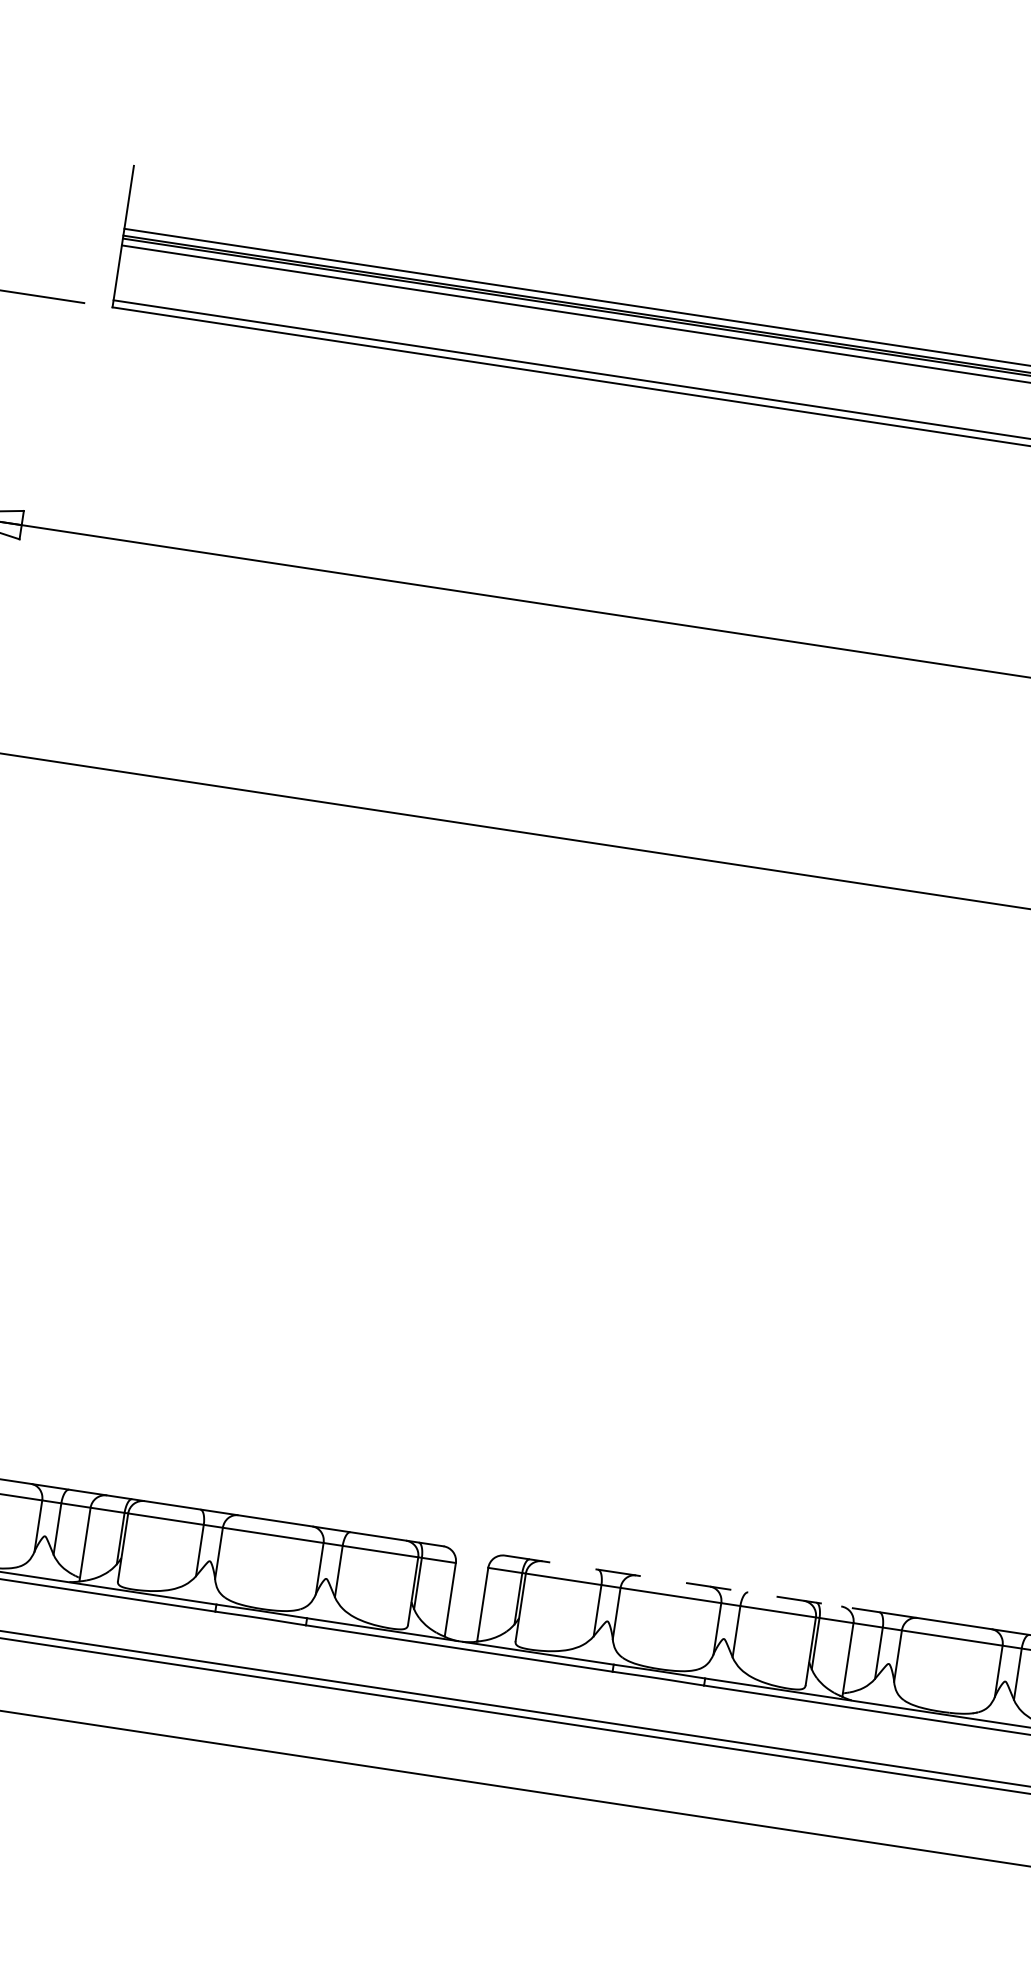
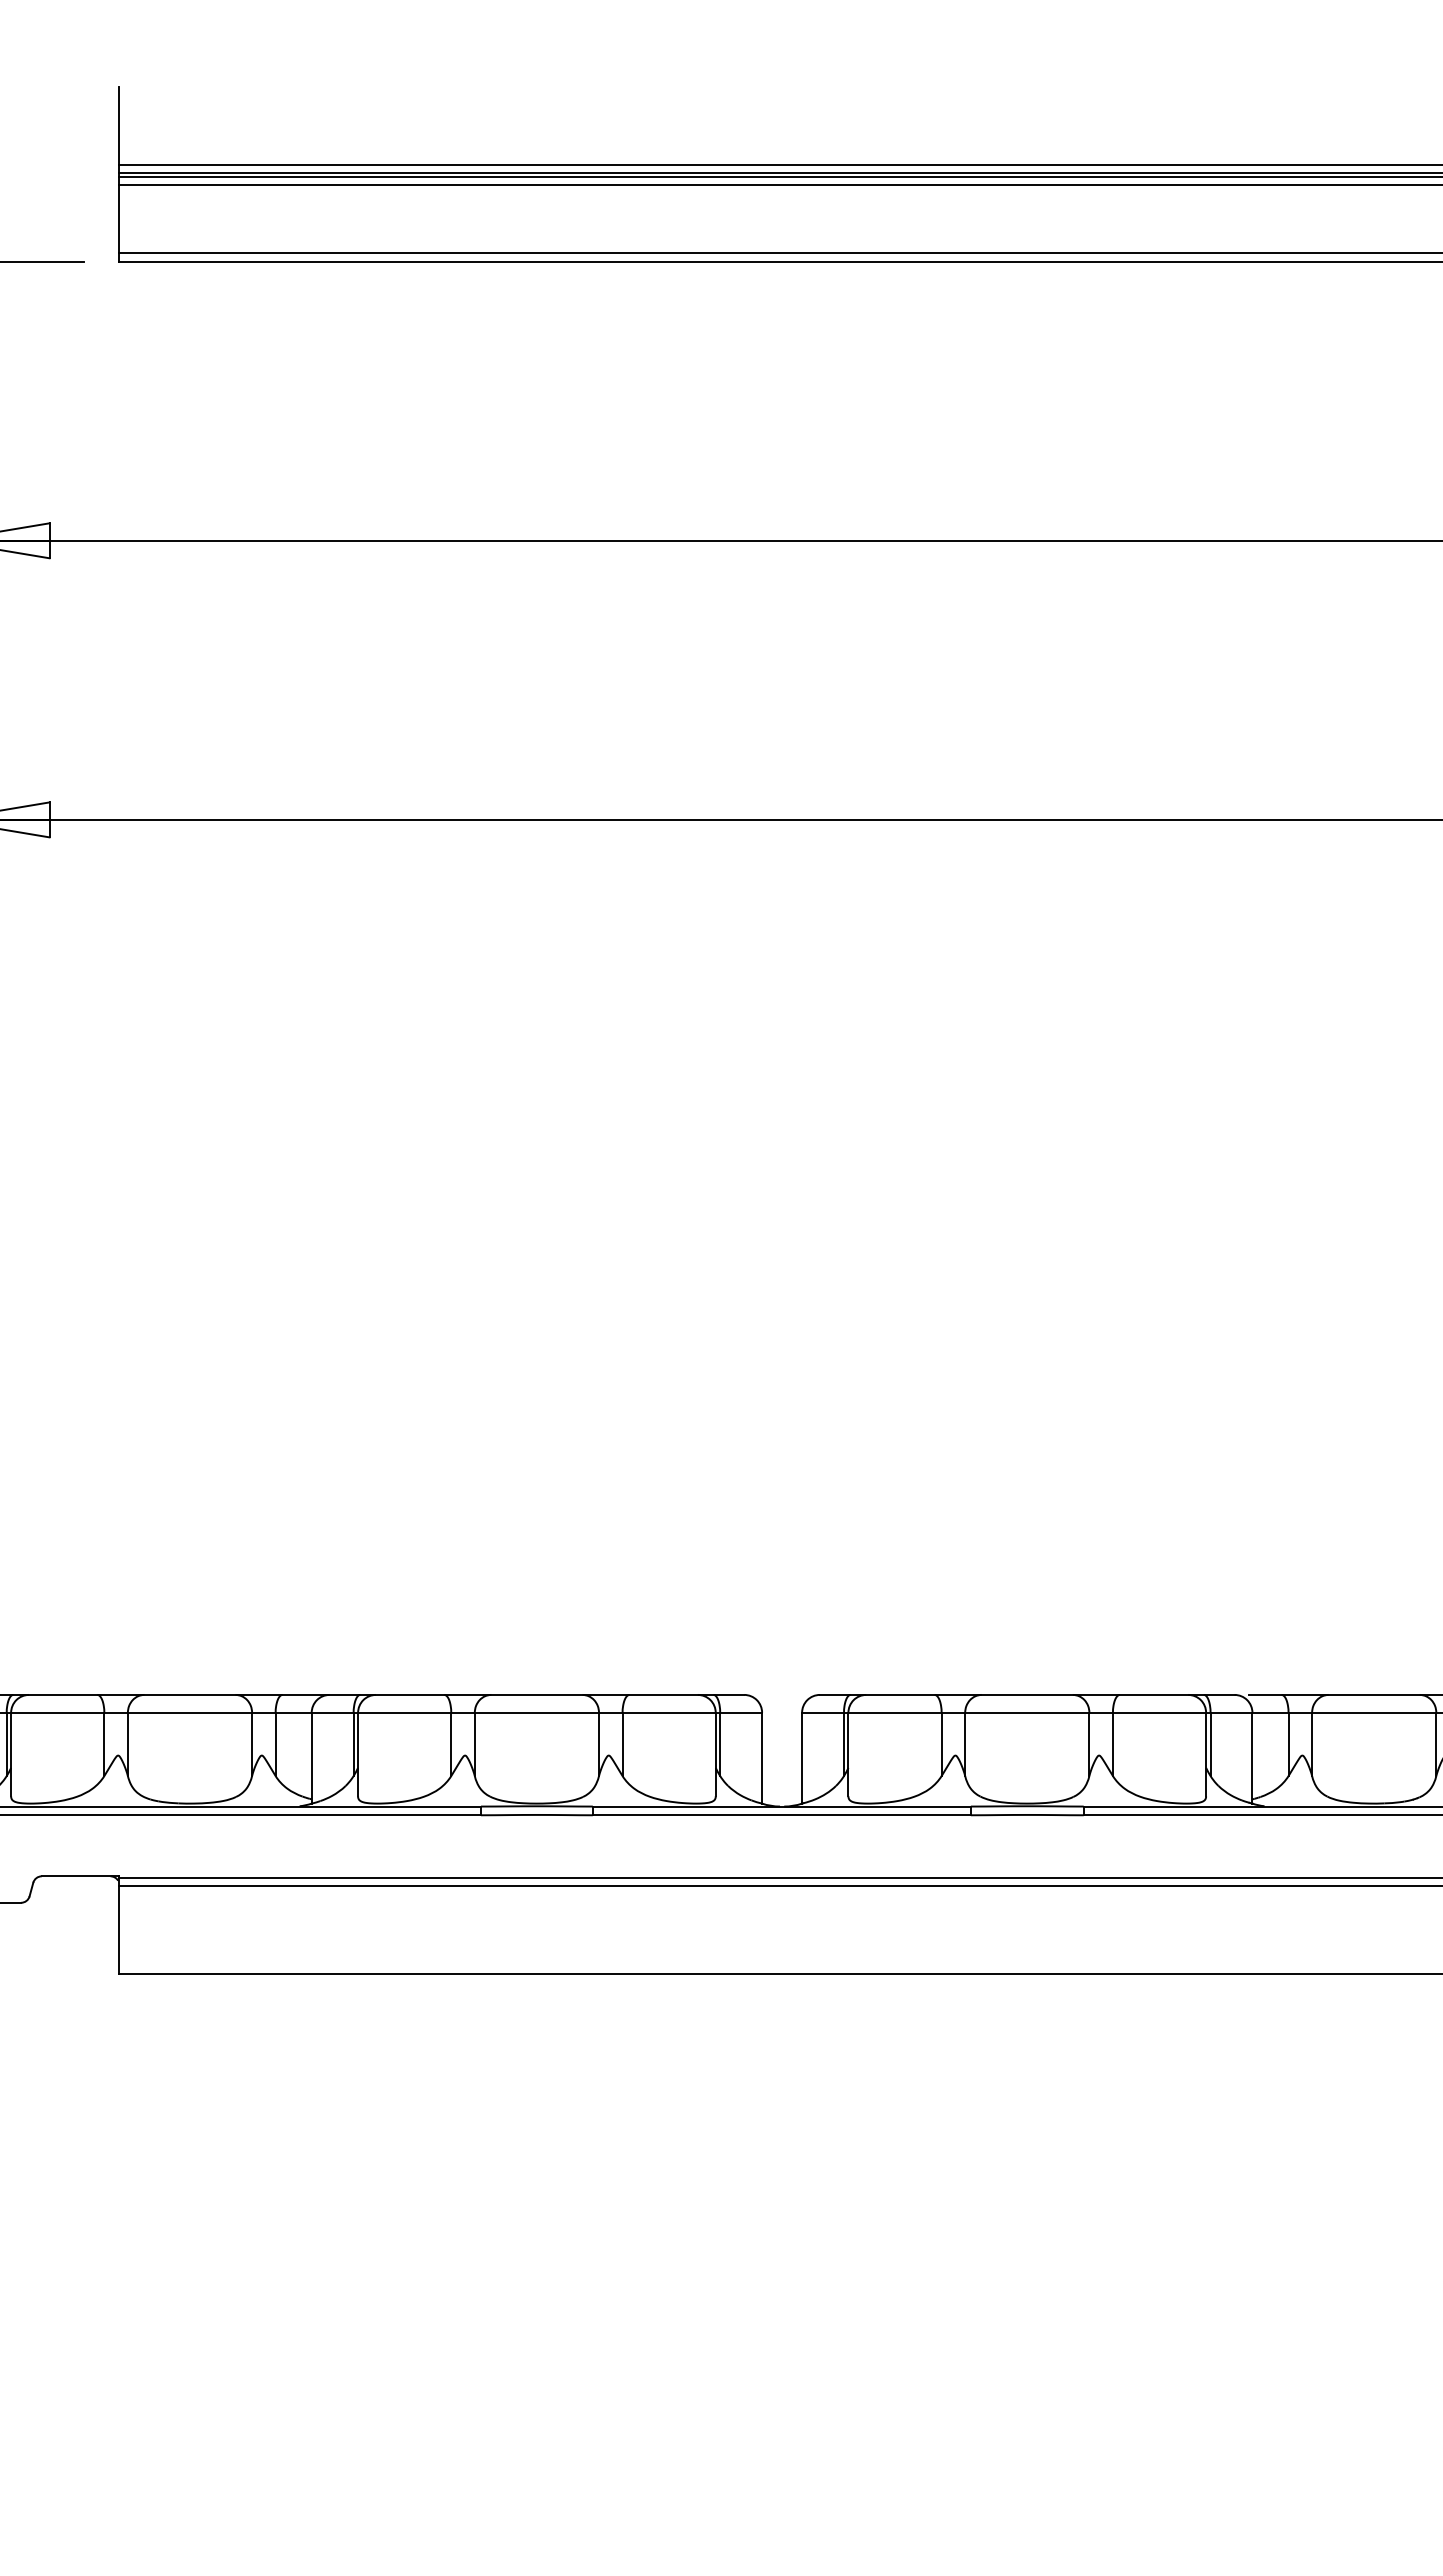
line: (673, 1580) -> (1027, 1694), dashed -> solid

